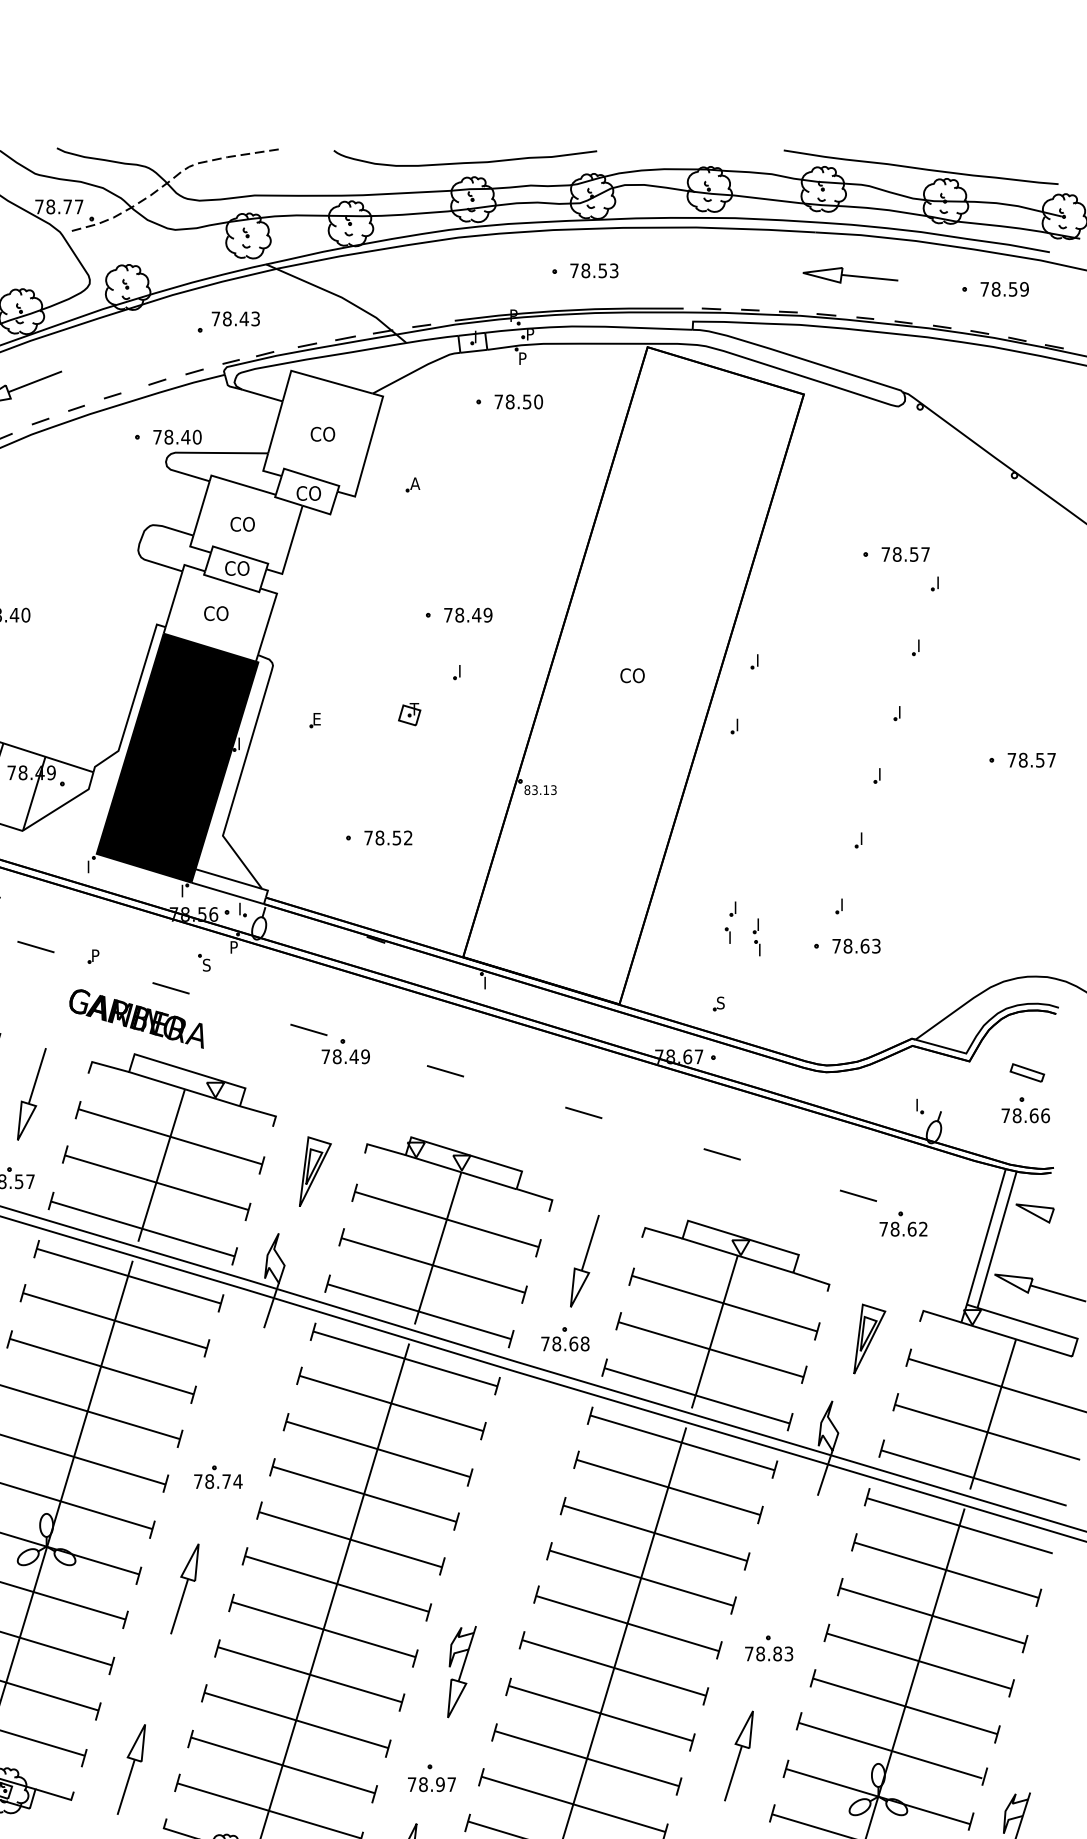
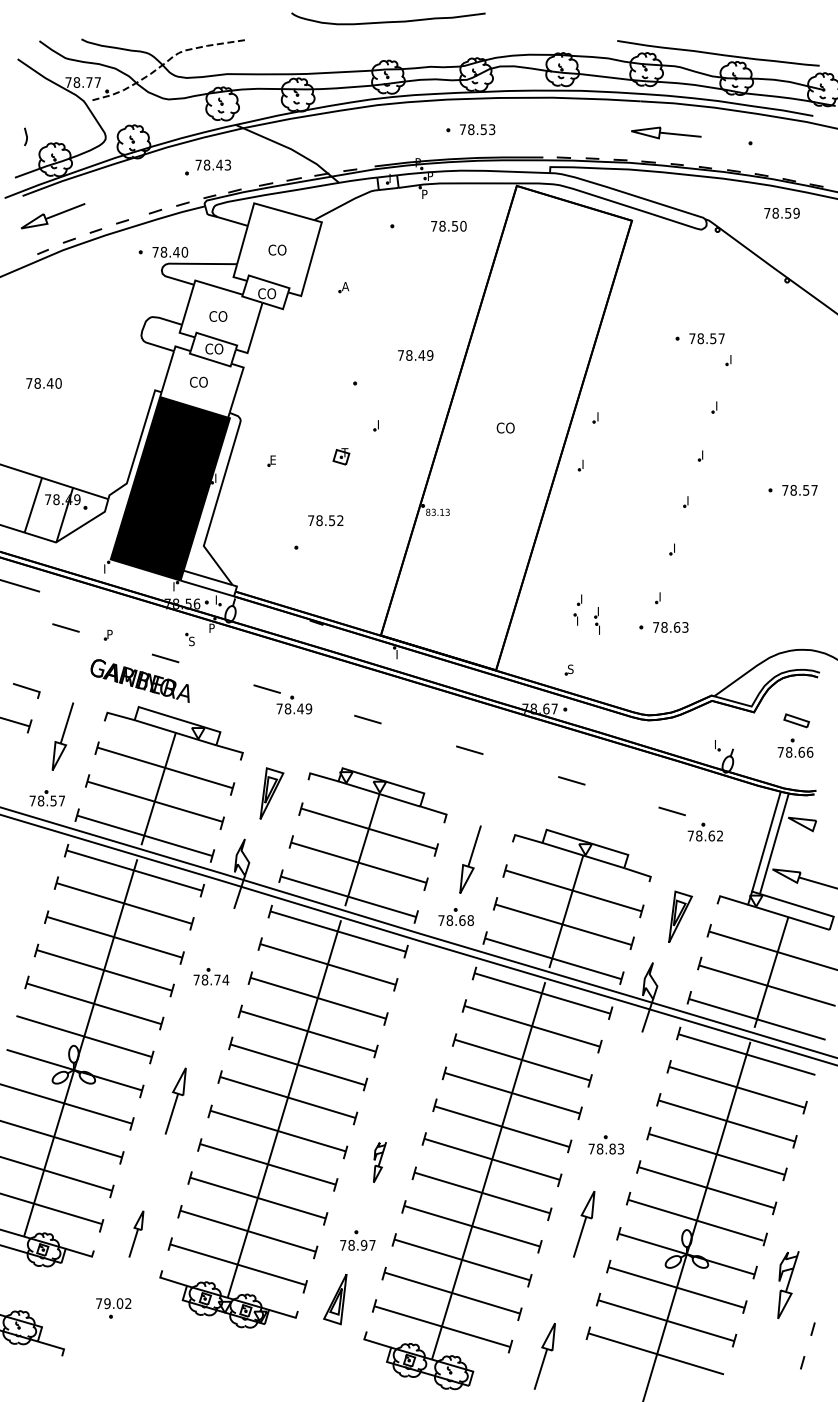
curve: (465, 162) -> (388, 21), moved
text: (1004, 288) -> (781, 212), moved
text: (518, 400) -> (448, 225), moved
text: (468, 615) -> (415, 355), moved
text: (388, 837) -> (325, 520), moved
part: (218, 1476) -> (211, 976), moved
part: (461, 1672) -> (379, 1162), size x0.6
part: (131, 1768) -> (136, 1233), size x0.7

